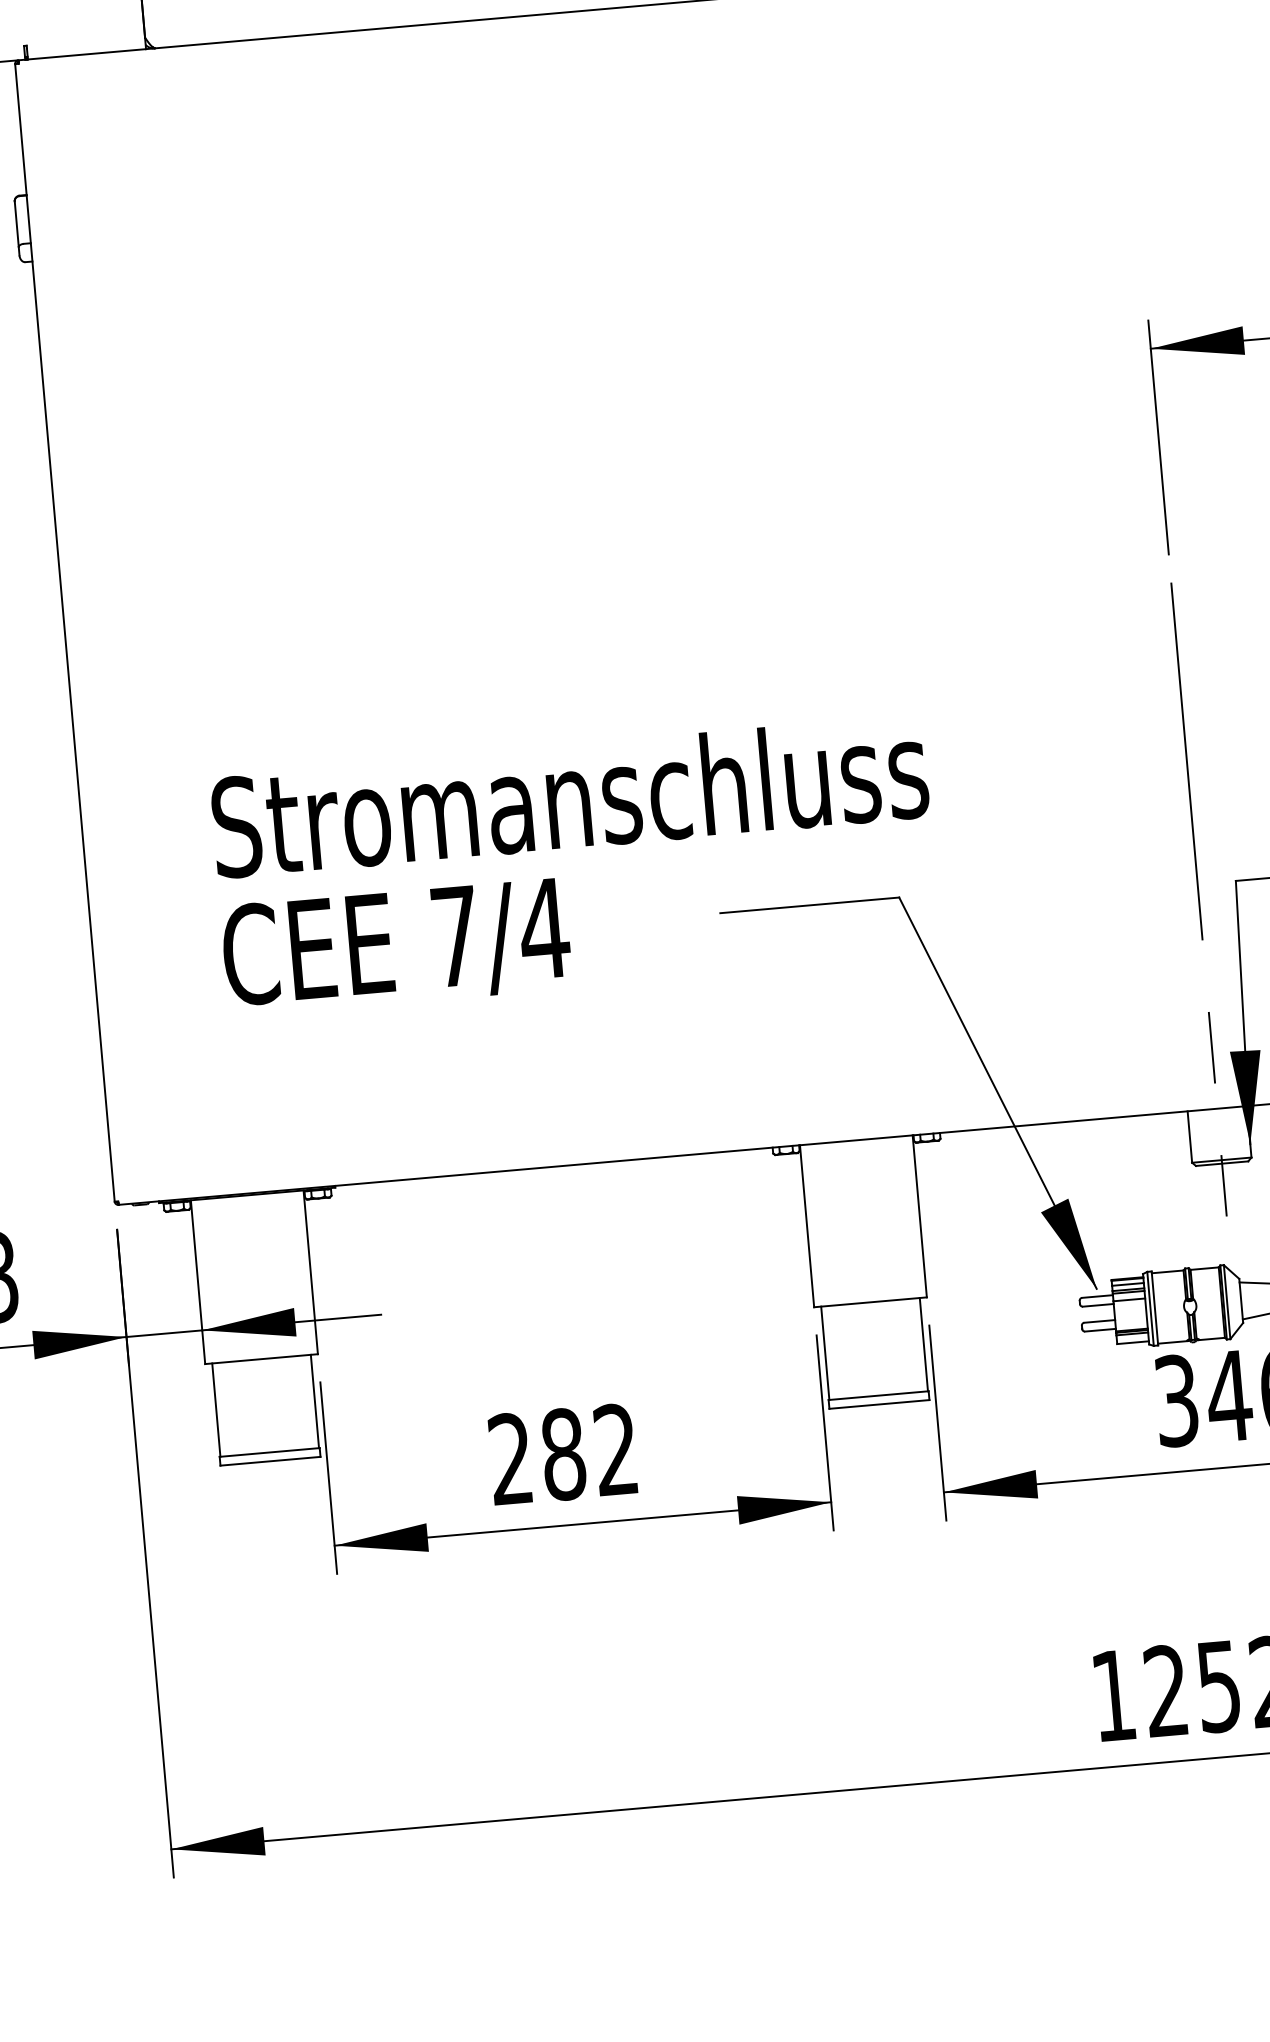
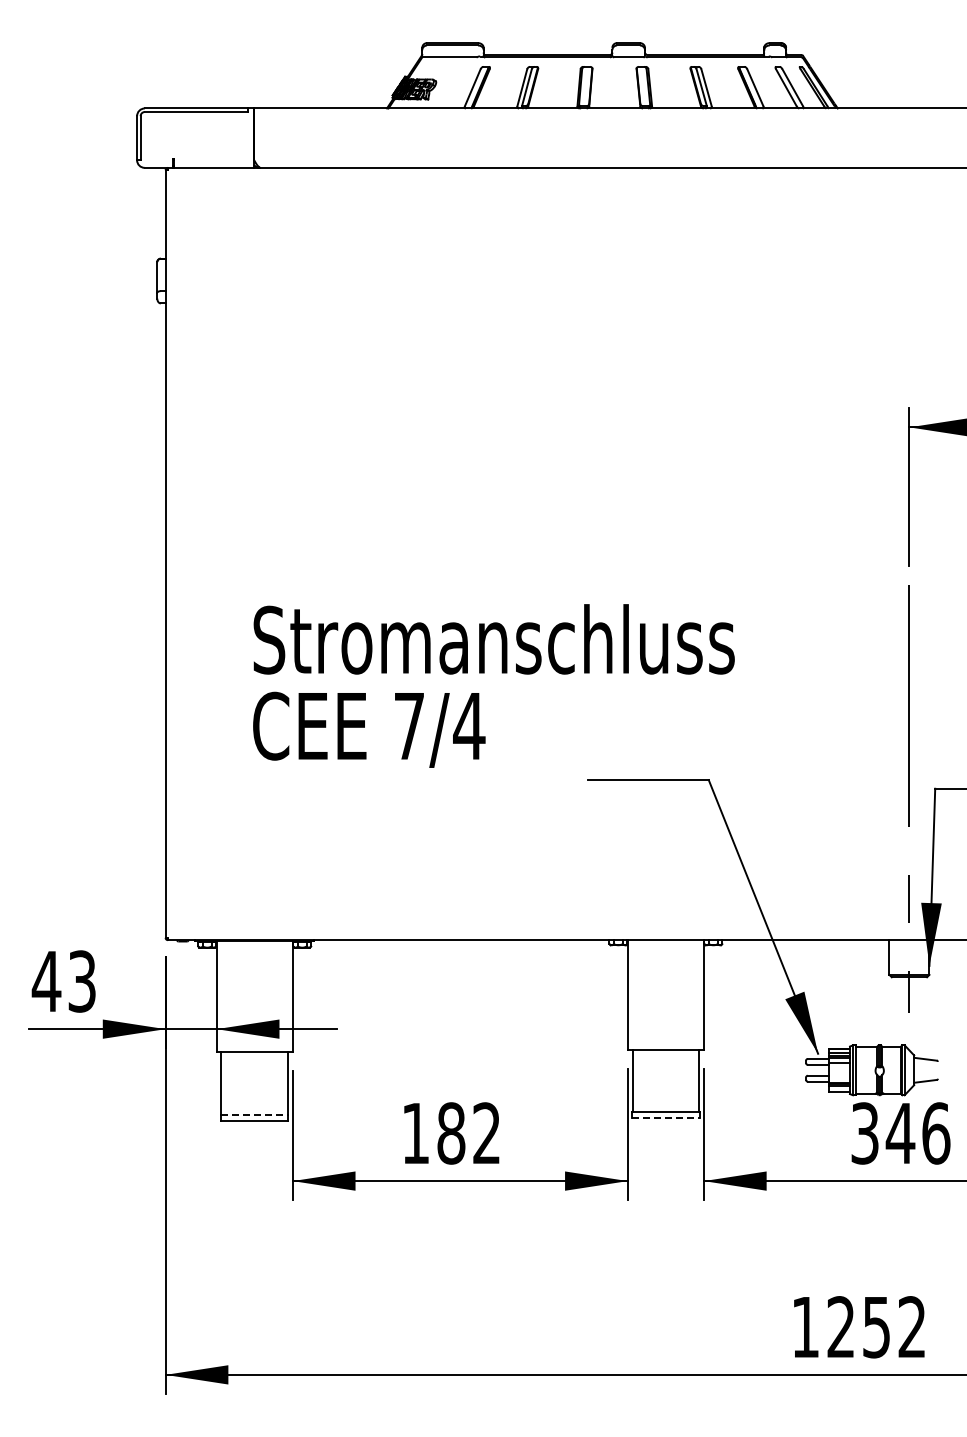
text: (574, 865) -> (493, 685), moved
line: (878, 1404) -> (665, 1118), solid -> dashed
line: (269, 1451) -> (254, 1114), solid -> dashed
text: (510, 1457) -> (415, 1132), 282 -> 182

